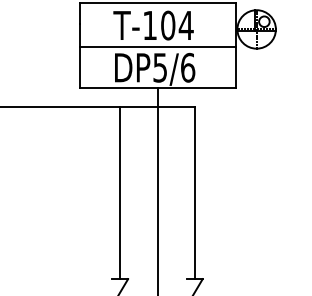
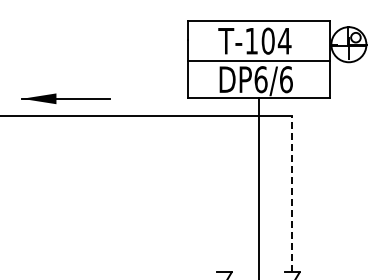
text: (159, 67) -> (260, 79), DP5/6 -> DP6/6
line: (120, 192) -> (224, 193), removed
line: (194, 192) -> (292, 193), solid -> dashed

